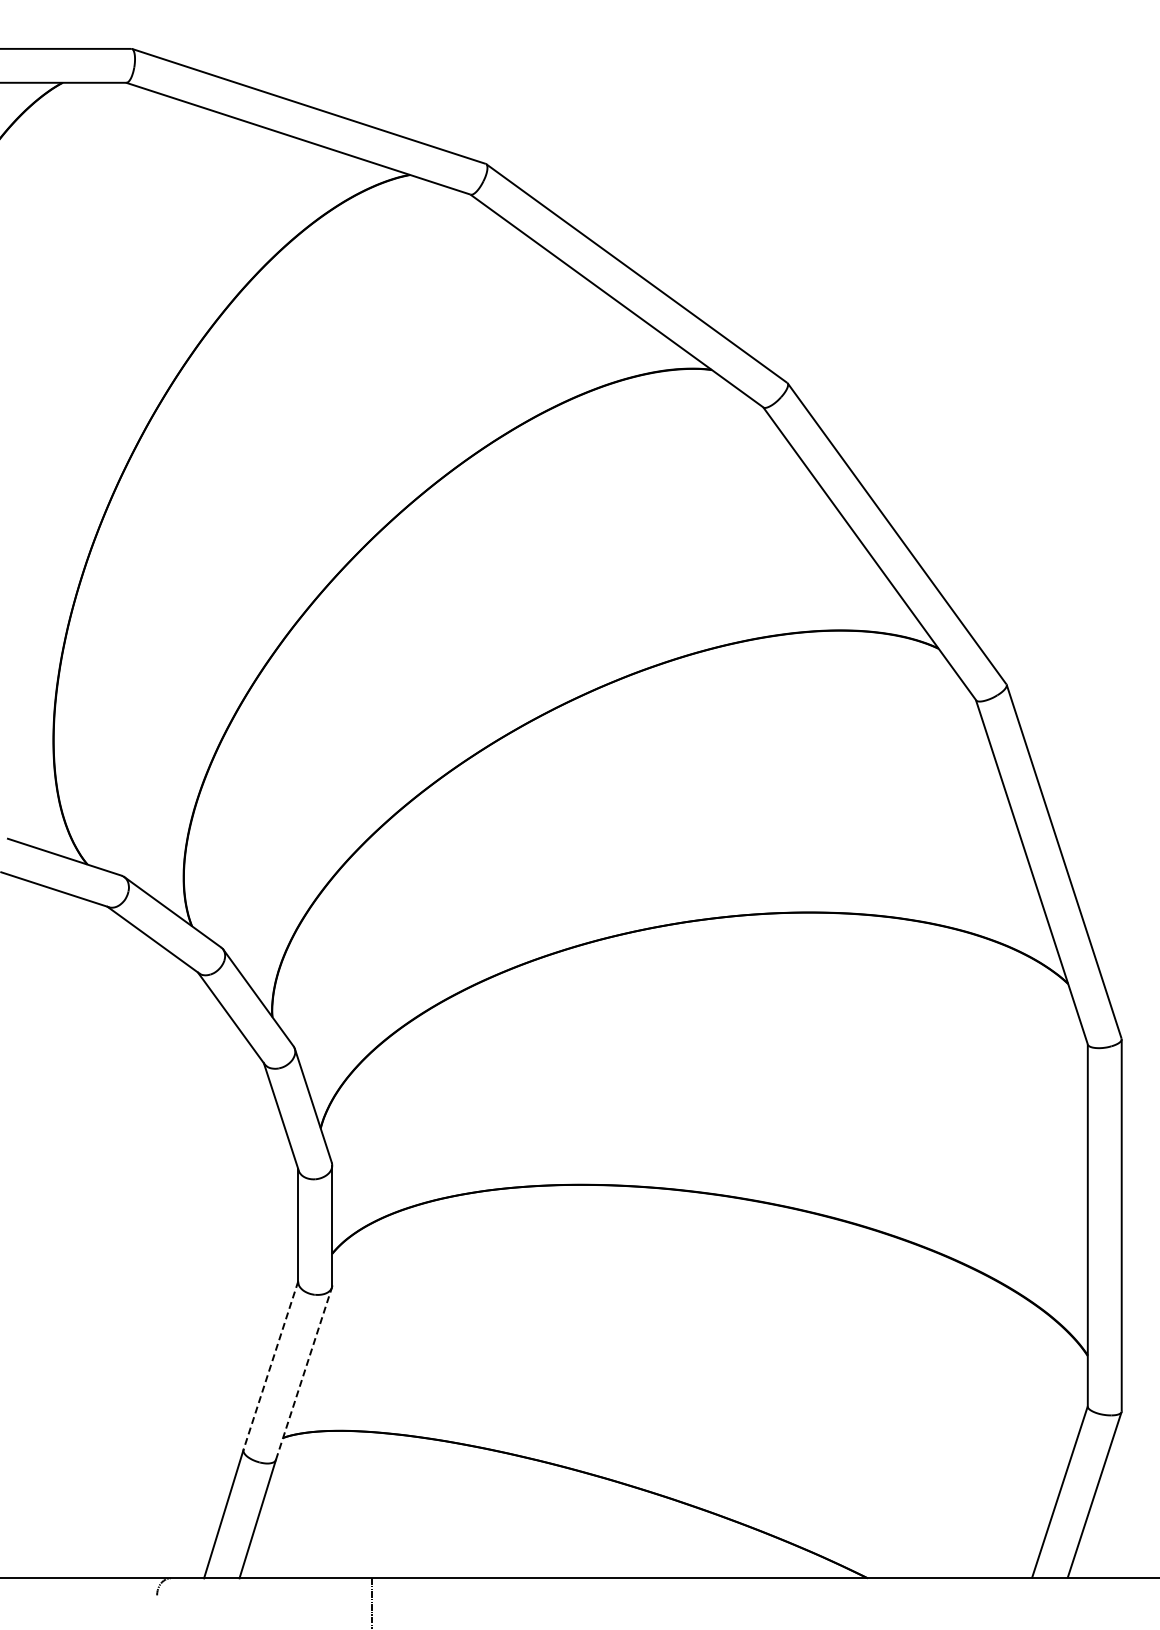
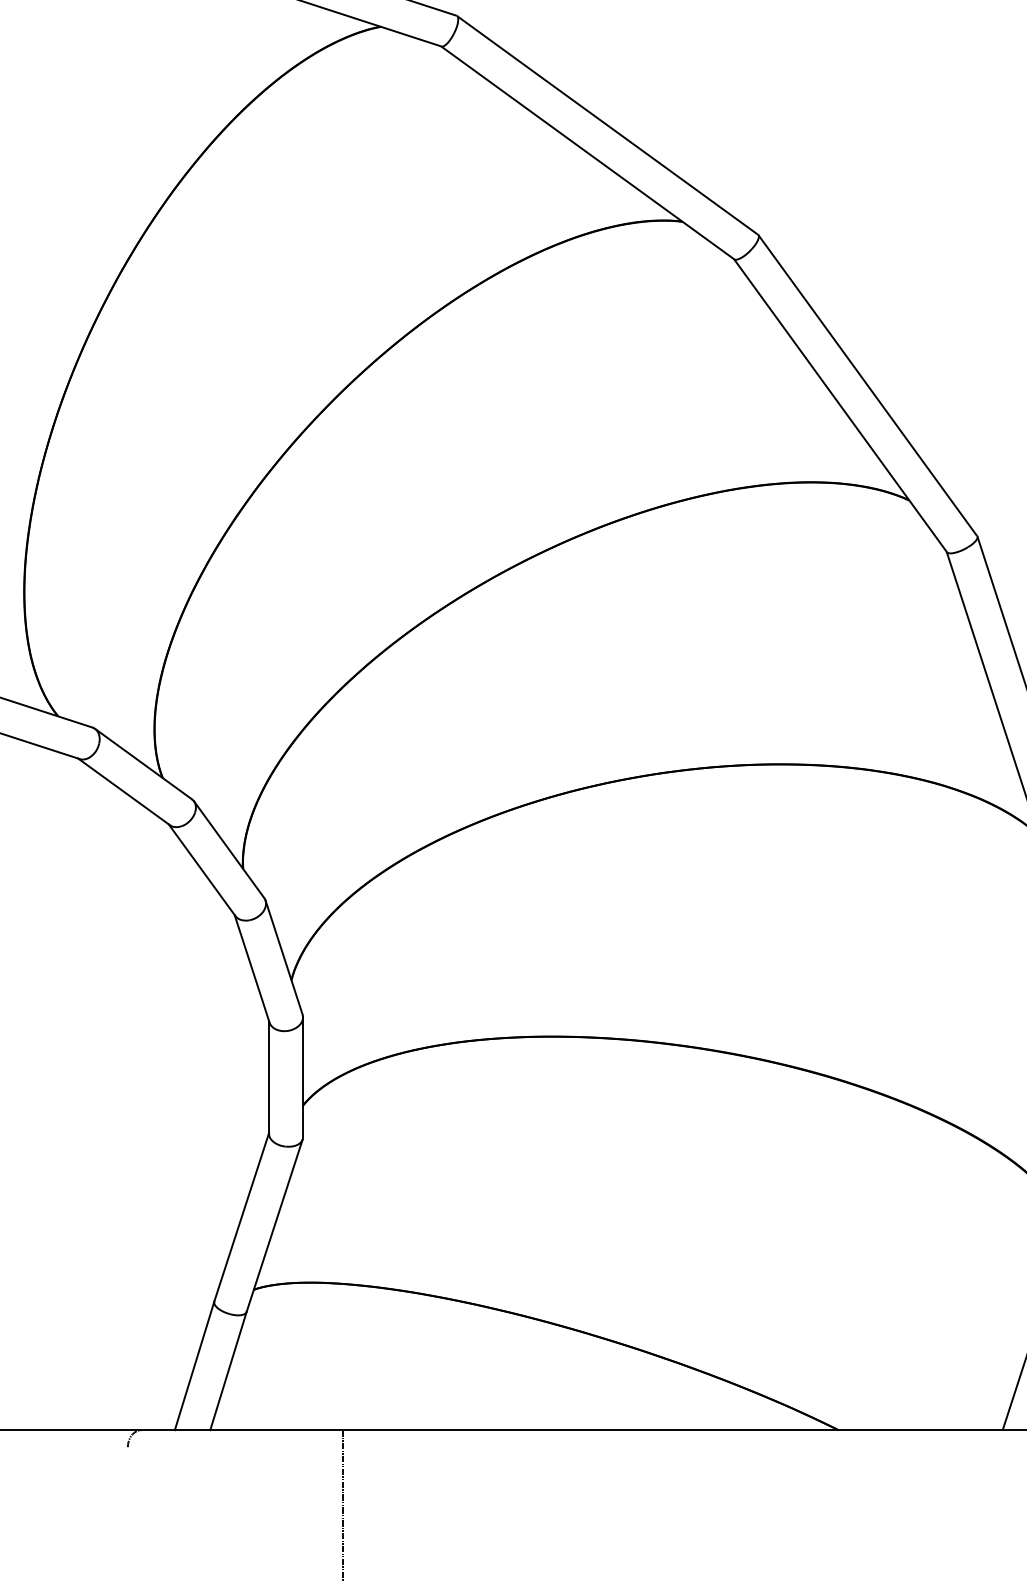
line: (270, 1365) -> (241, 1217), dashed -> solid
line: (303, 1373) -> (274, 1225), dashed -> solid

